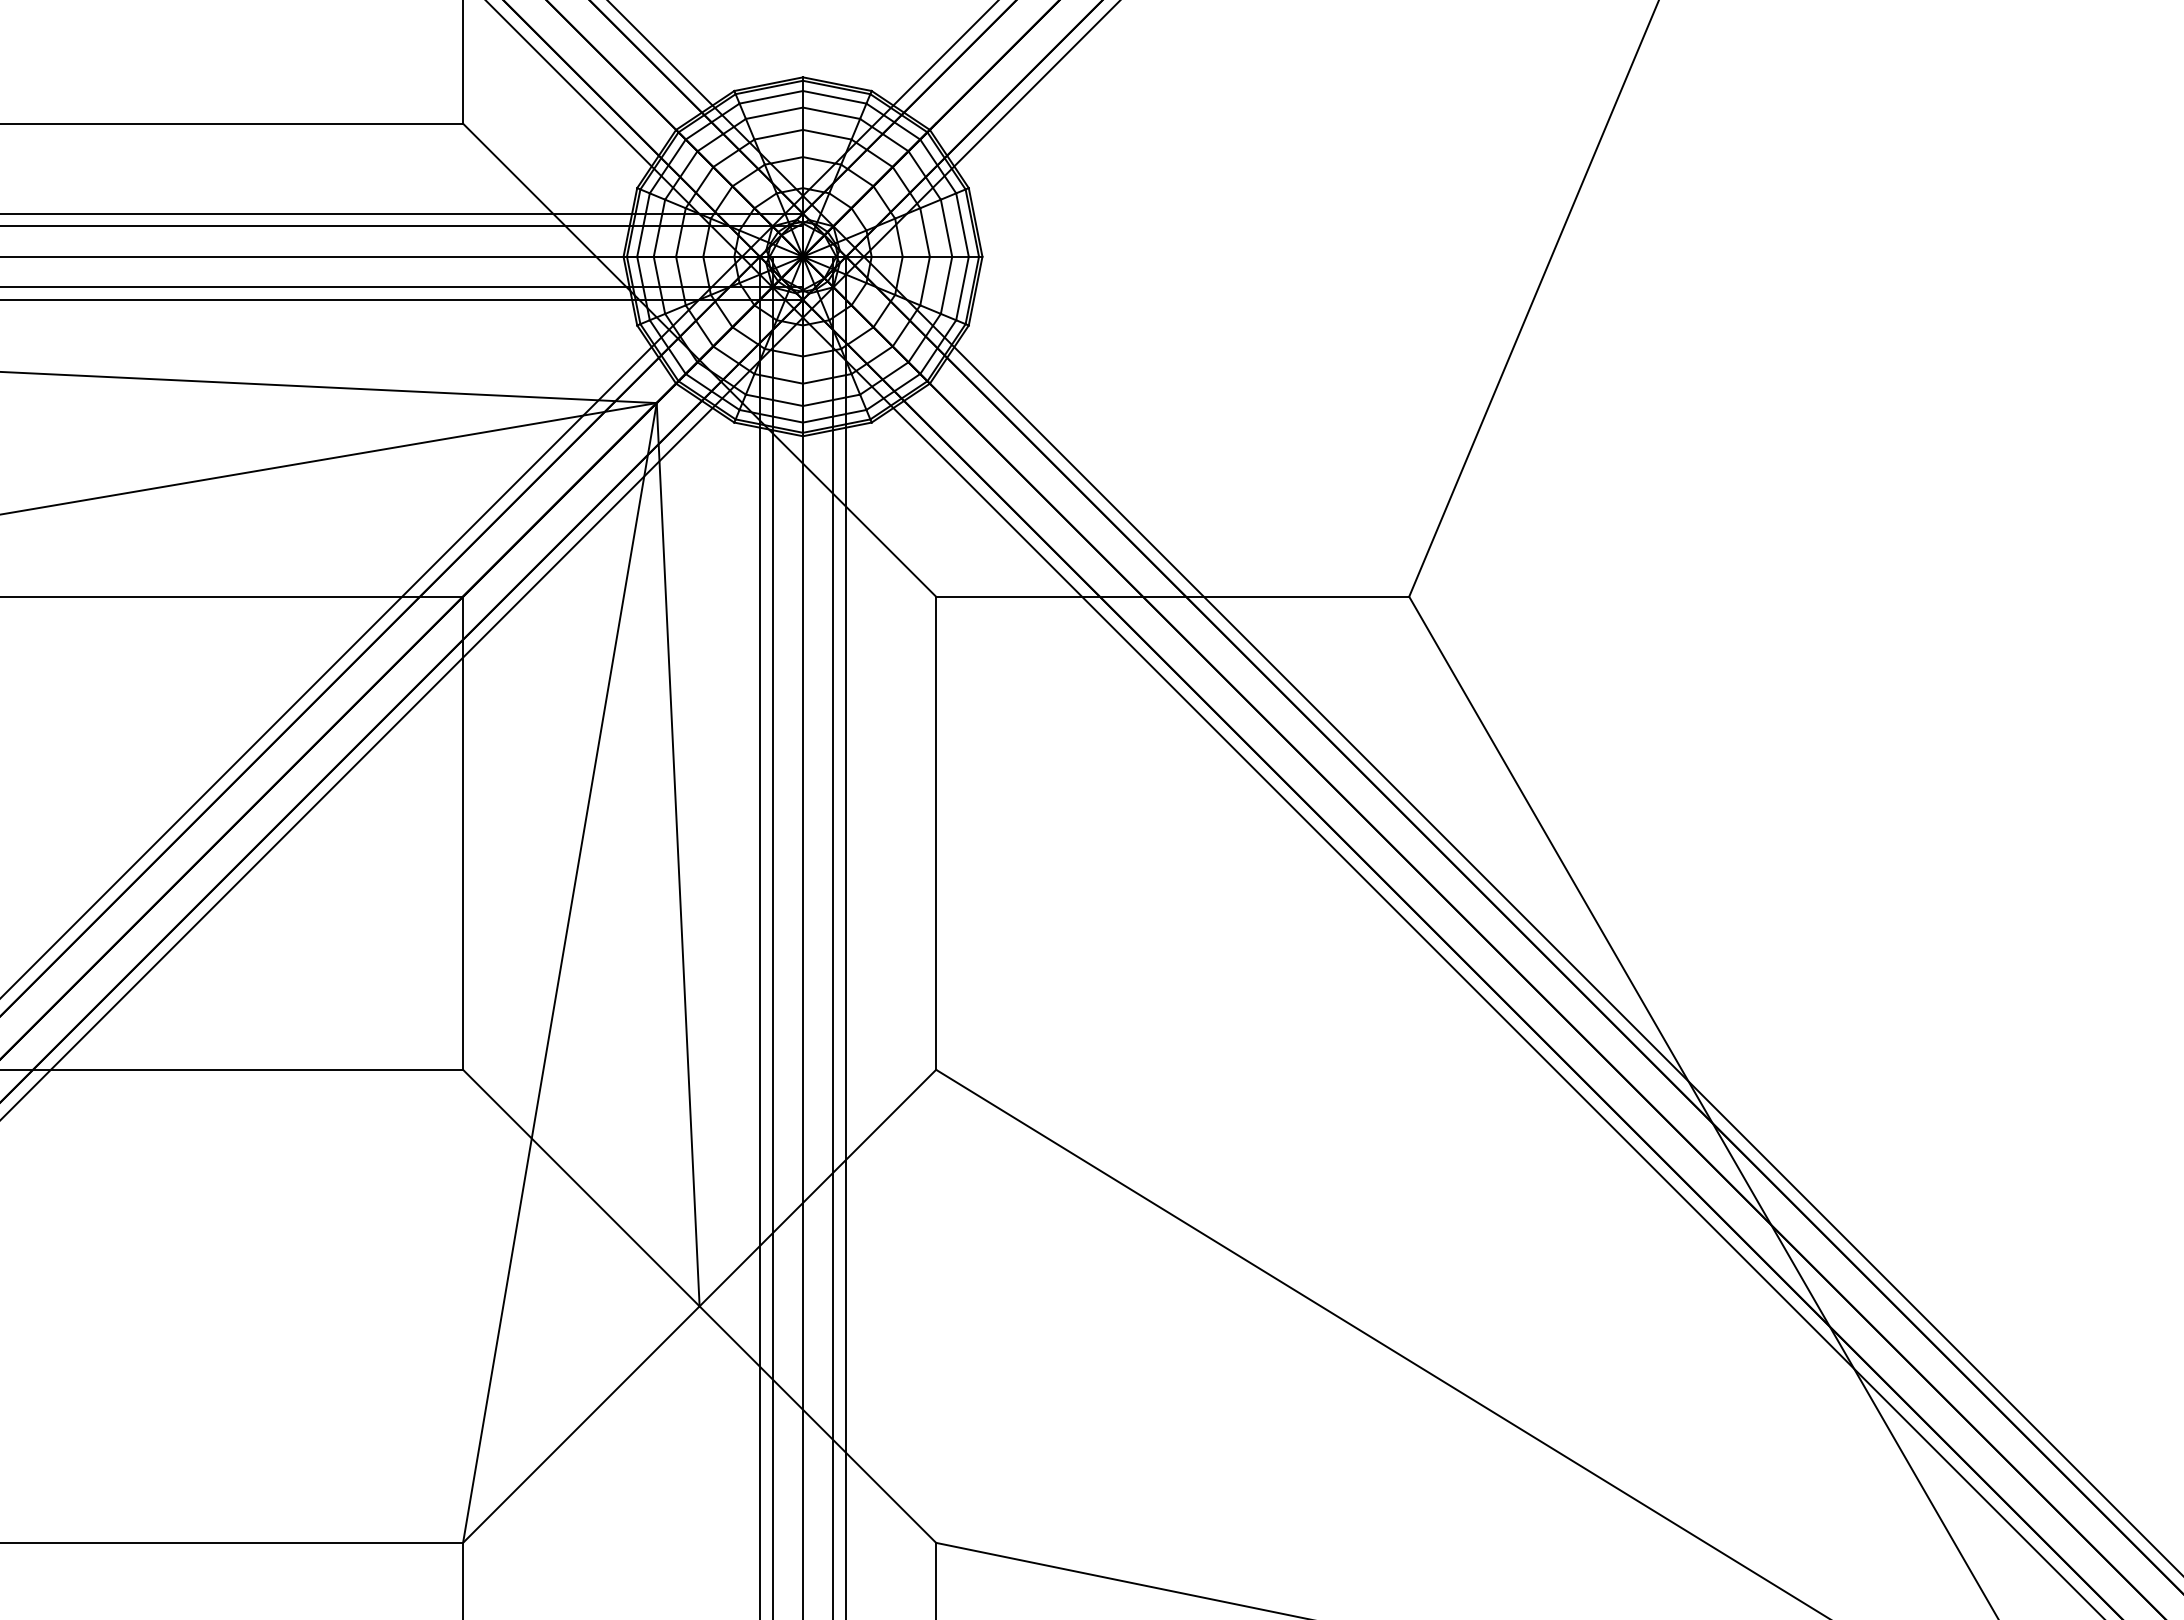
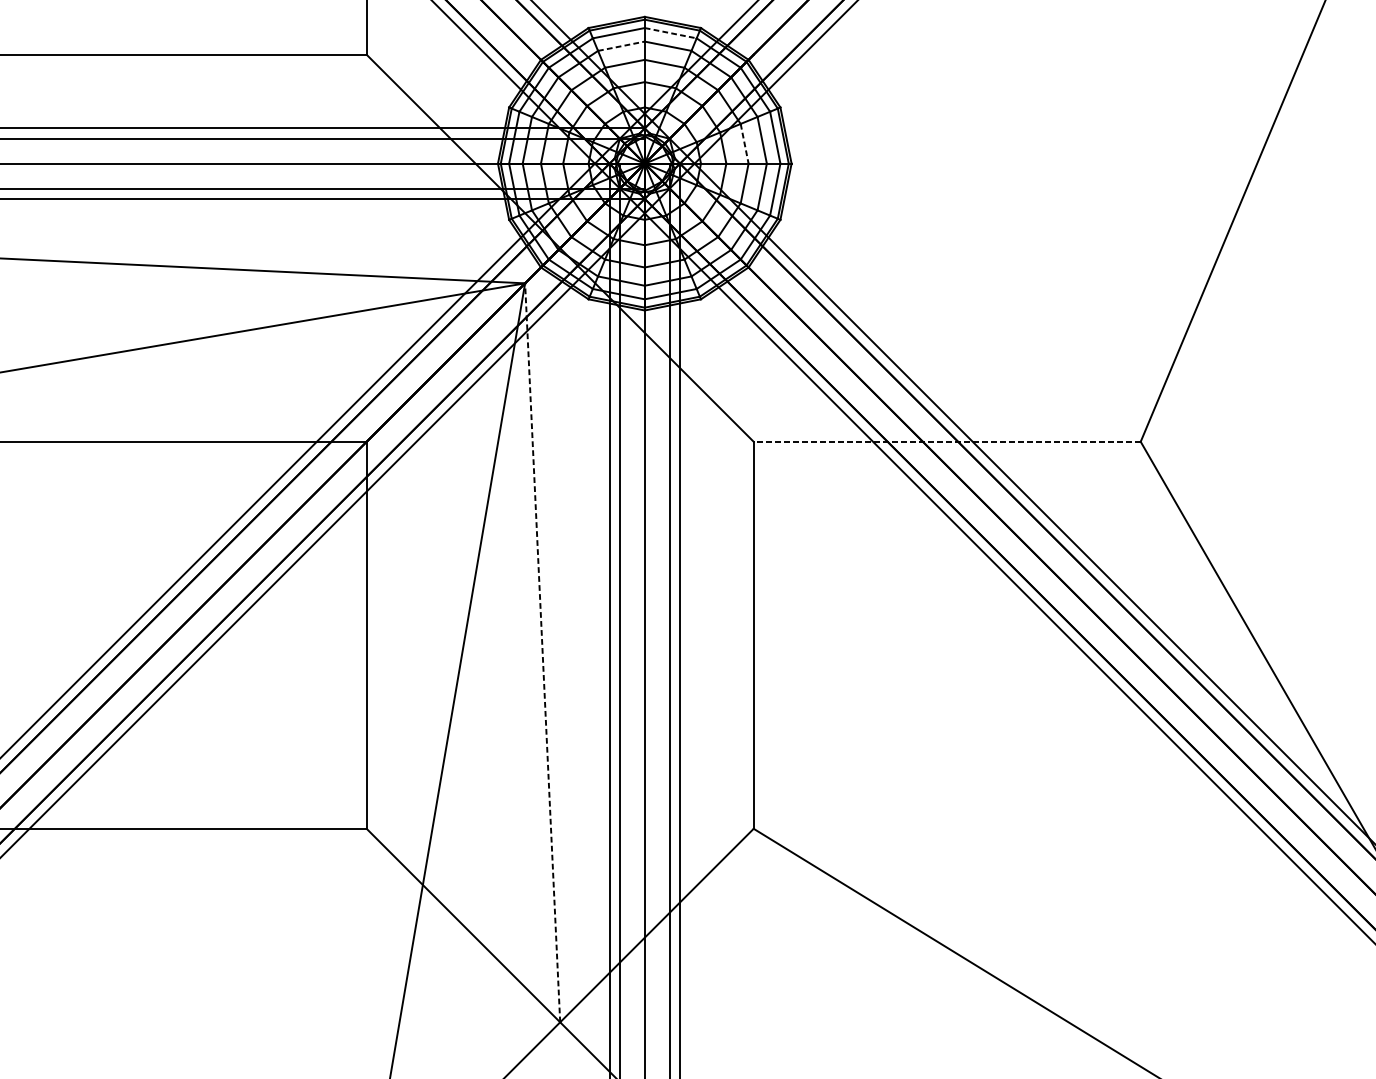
line: (835, 97) -> (671, 33), solid -> dashed
line: (774, 113) -> (621, 46), solid -> dashed
line: (925, 232) -> (744, 143), solid -> dashed
line: (1172, 596) -> (947, 441), solid -> dashed
line: (678, 854) -> (542, 652), solid -> dashed

